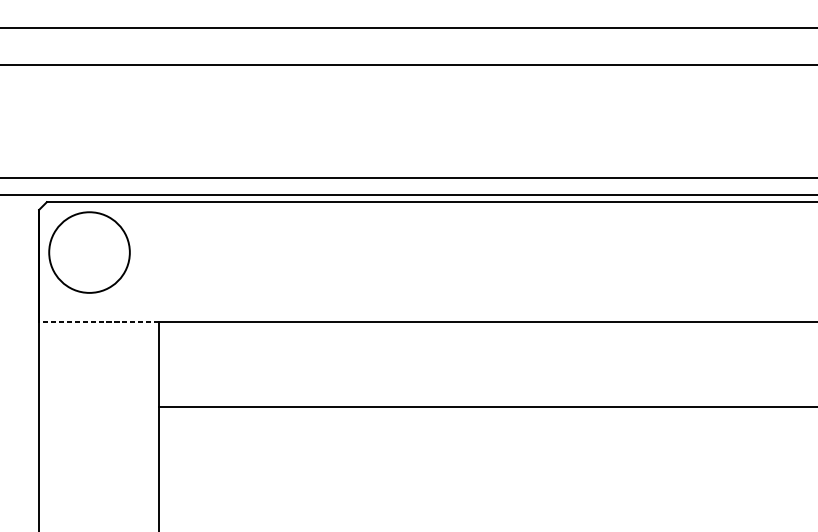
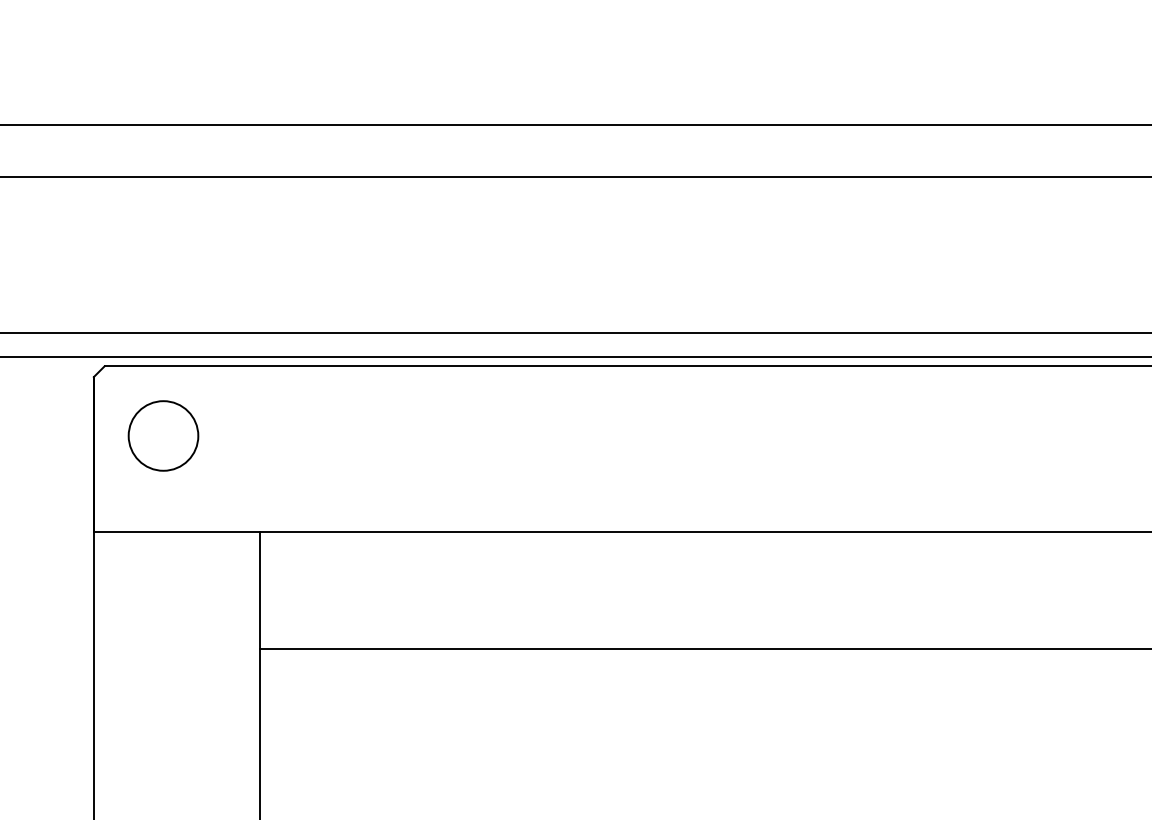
circle: (89, 252) -> (163, 435), size x0.62
line: (98, 322) -> (176, 532), dashed -> solid

